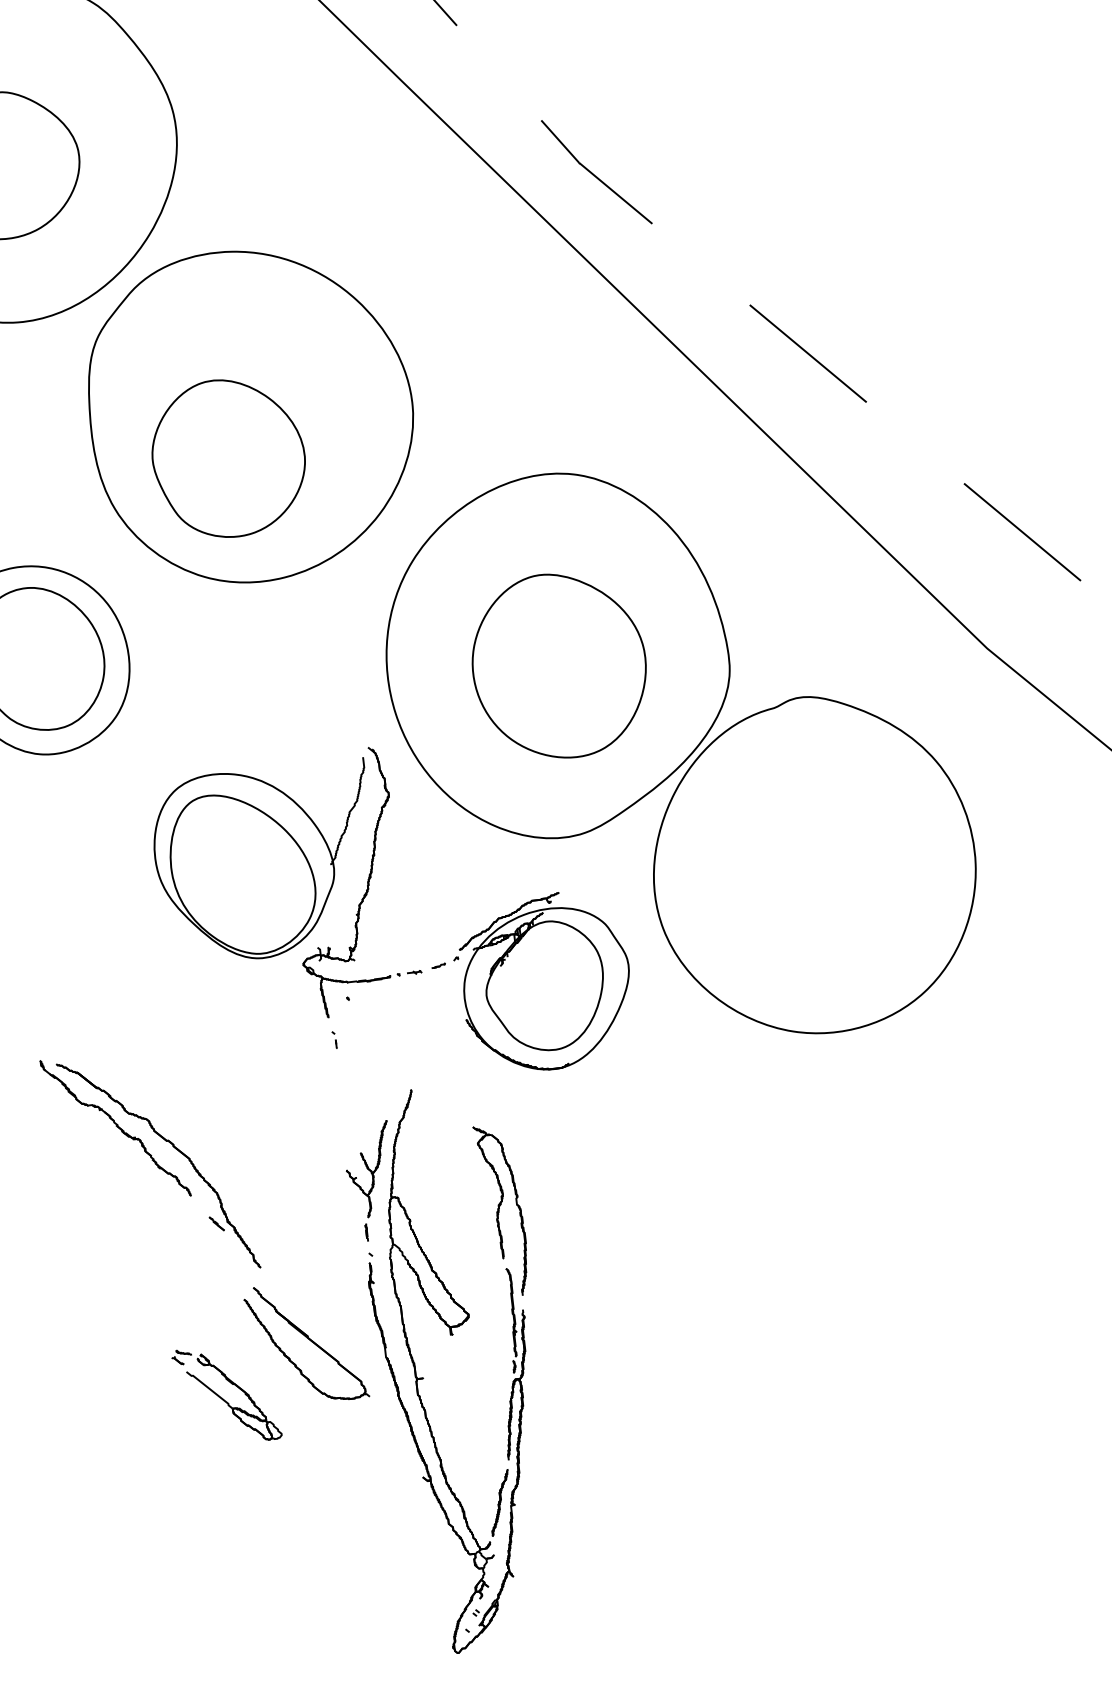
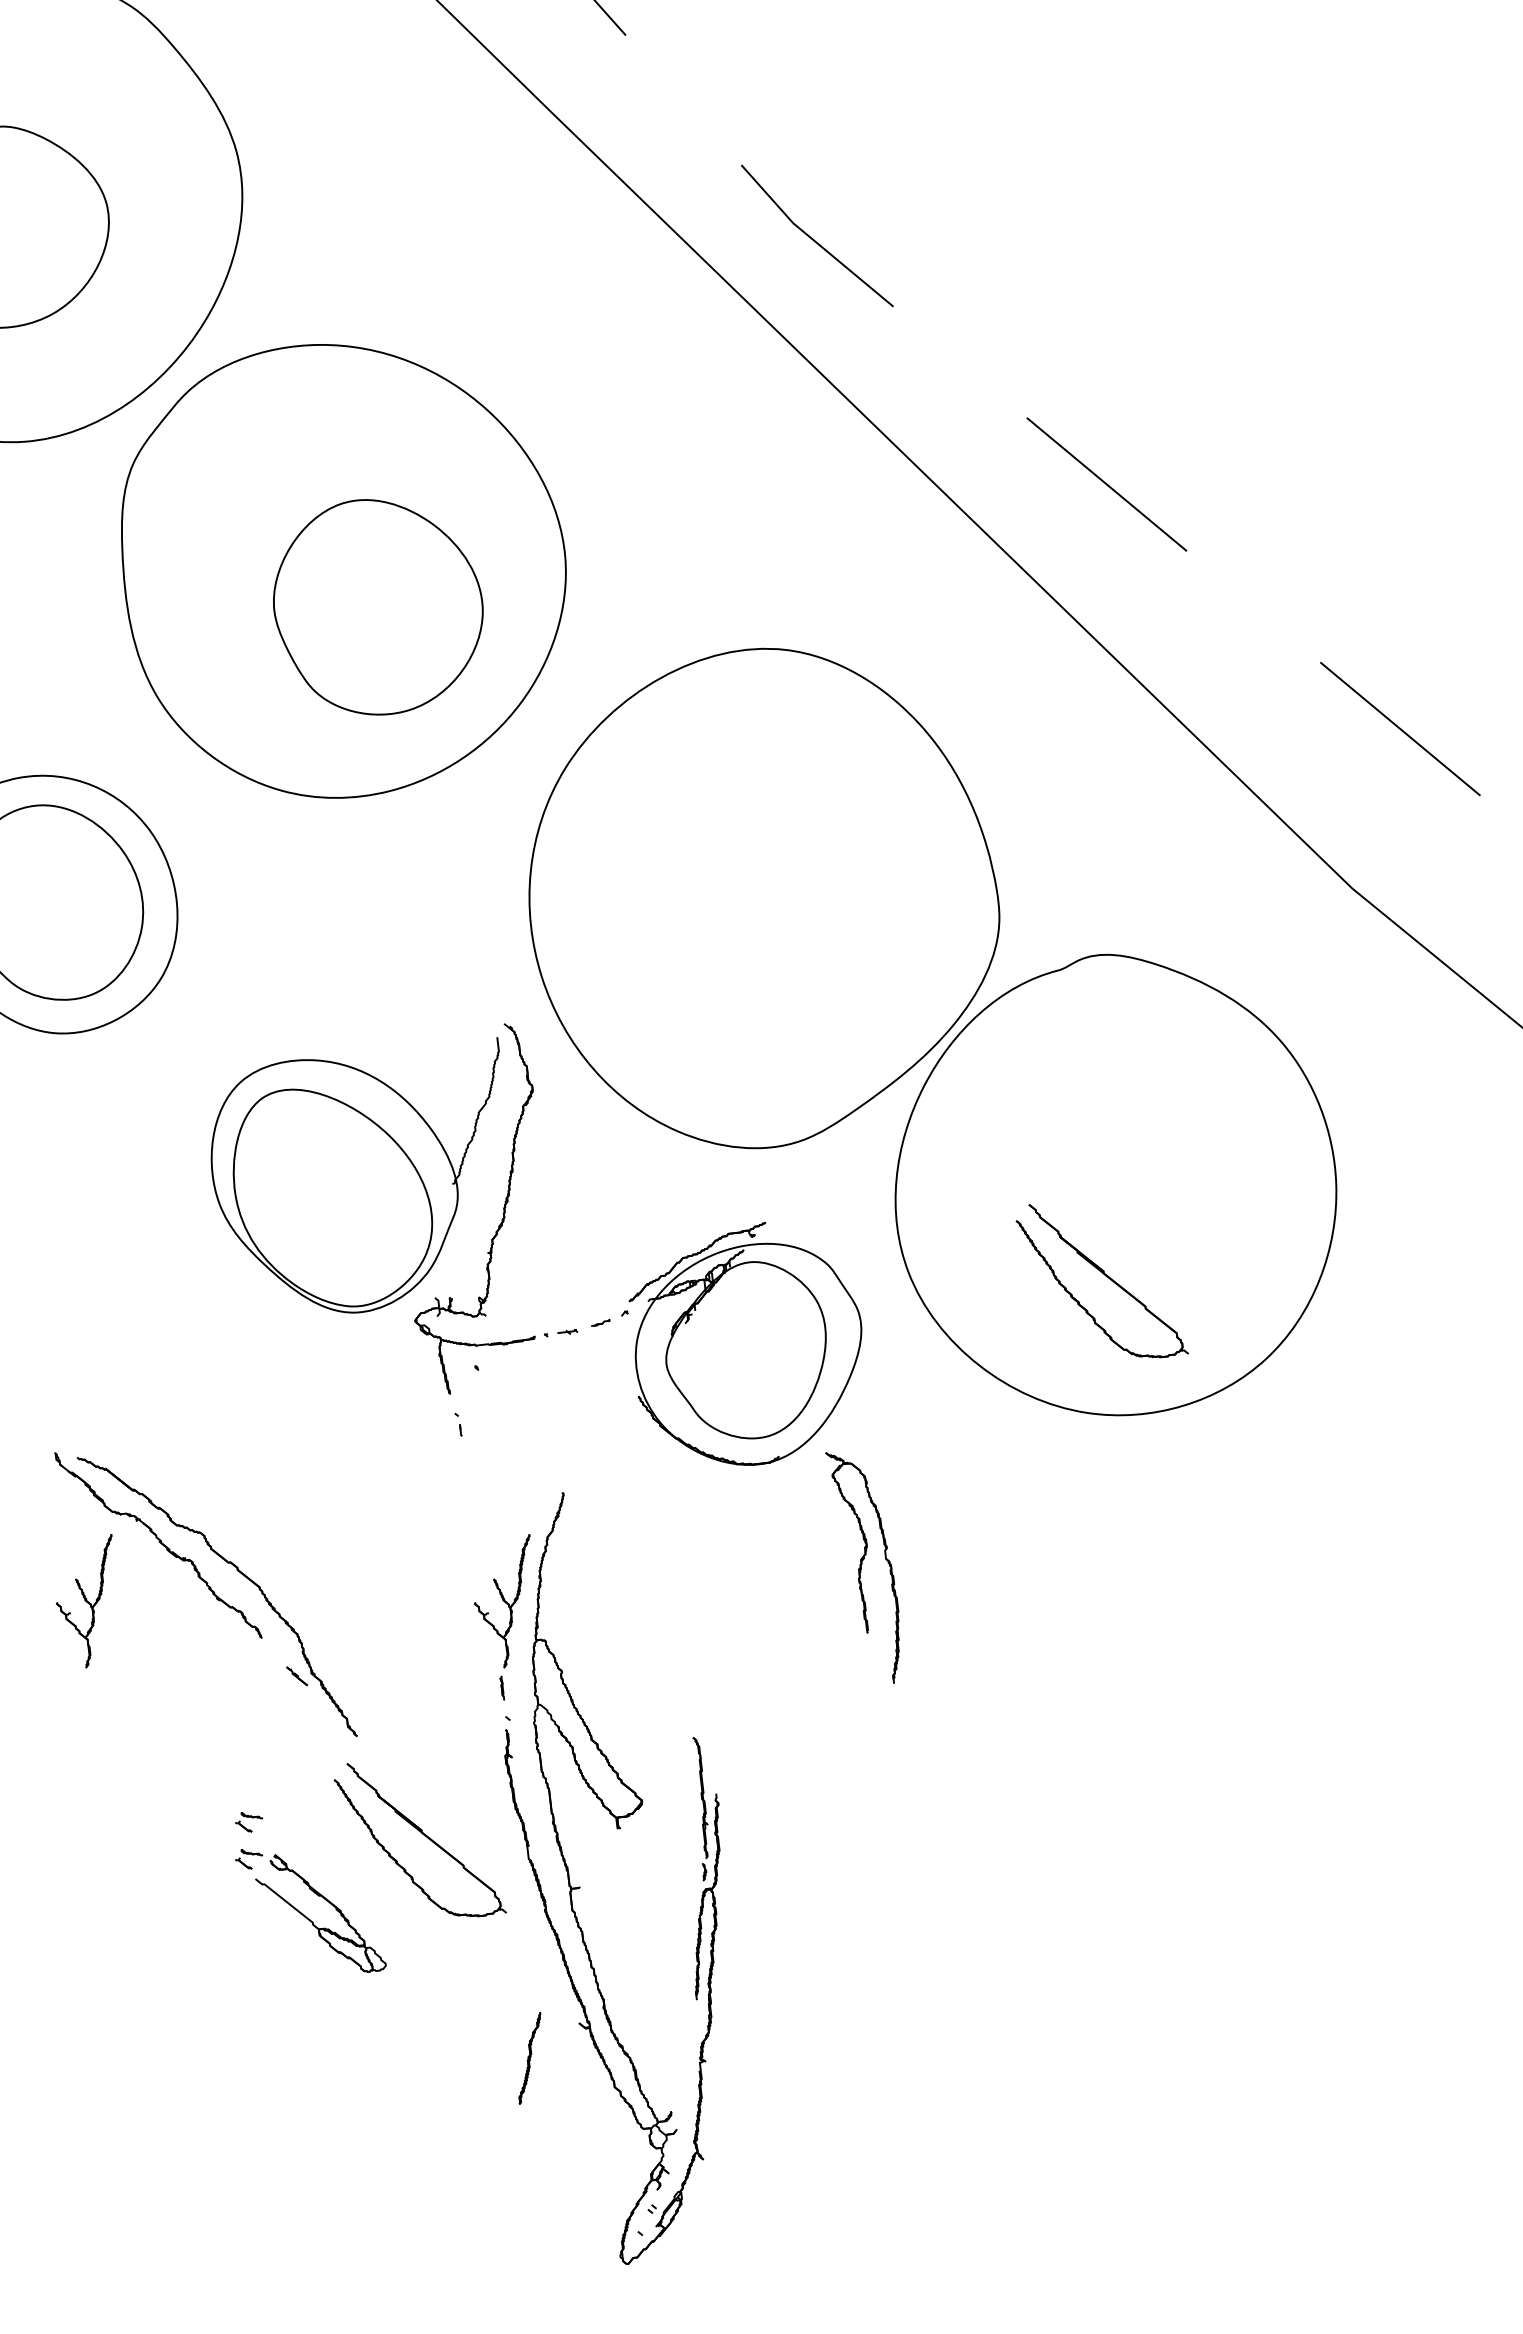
part: (228, 458) -> (378, 607), moved
part: (558, 666) -> (765, 912), removed
part: (807, 931) -> (1105, 1276), added
part: (61, 1169) -> (84, 1601), added
part: (499, 1210) -> (862, 1567), moved
part: (182, 1329) -> (249, 1821), added
part: (499, 1502) -> (529, 2058), moved

